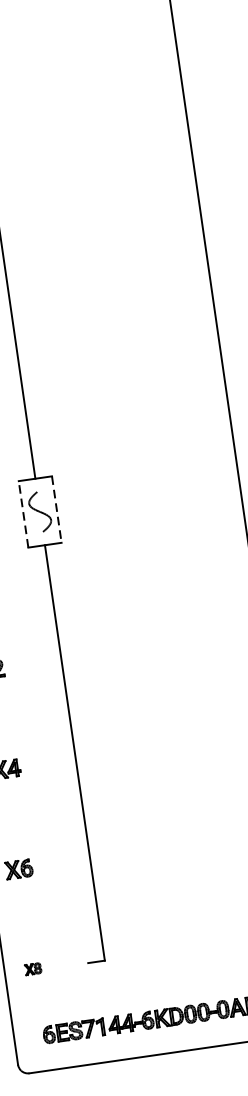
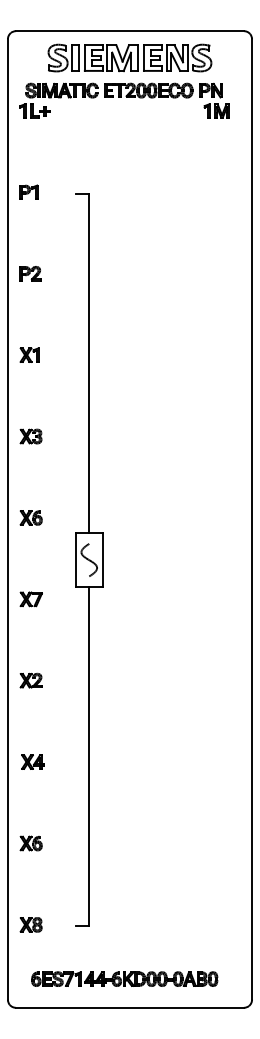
line: (56, 510) -> (102, 560), dashed -> solid
line: (23, 513) -> (75, 559), dashed -> solid
part: (32, 968) -> (30, 924), size x1.67

